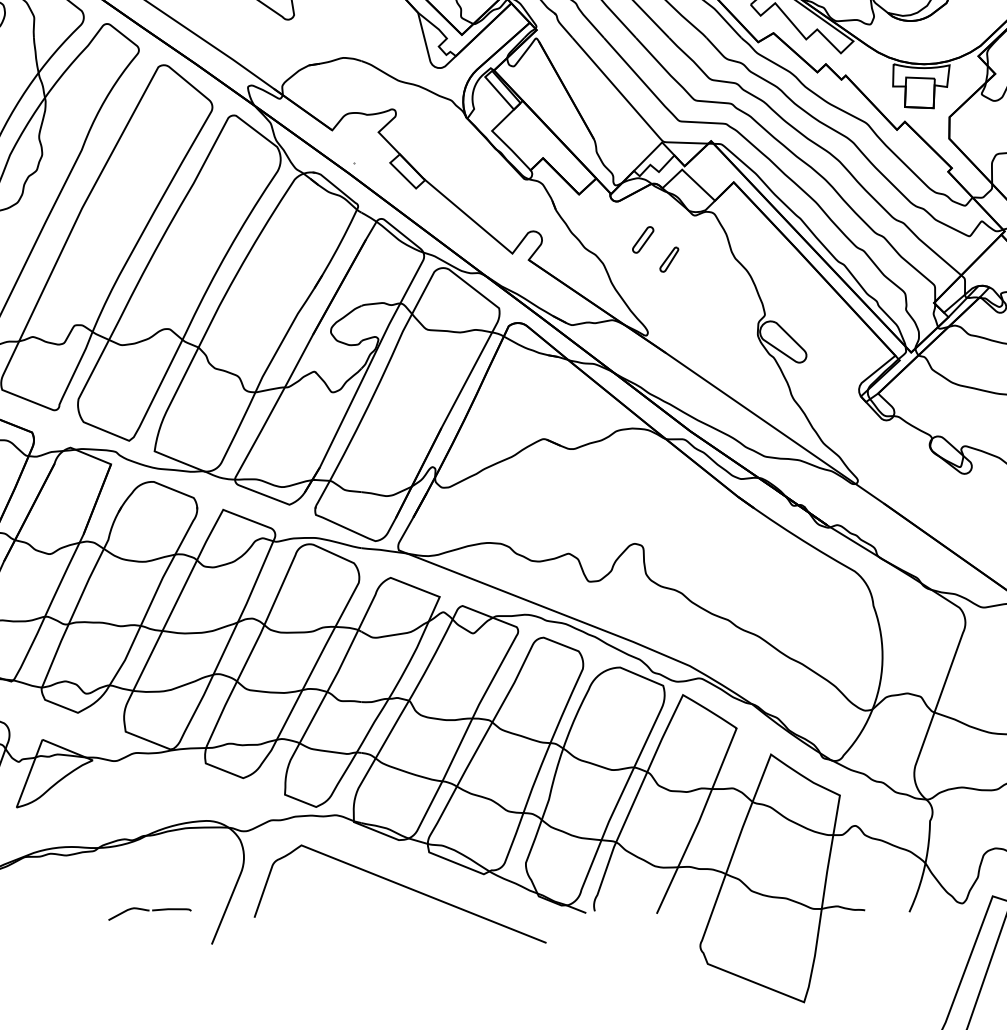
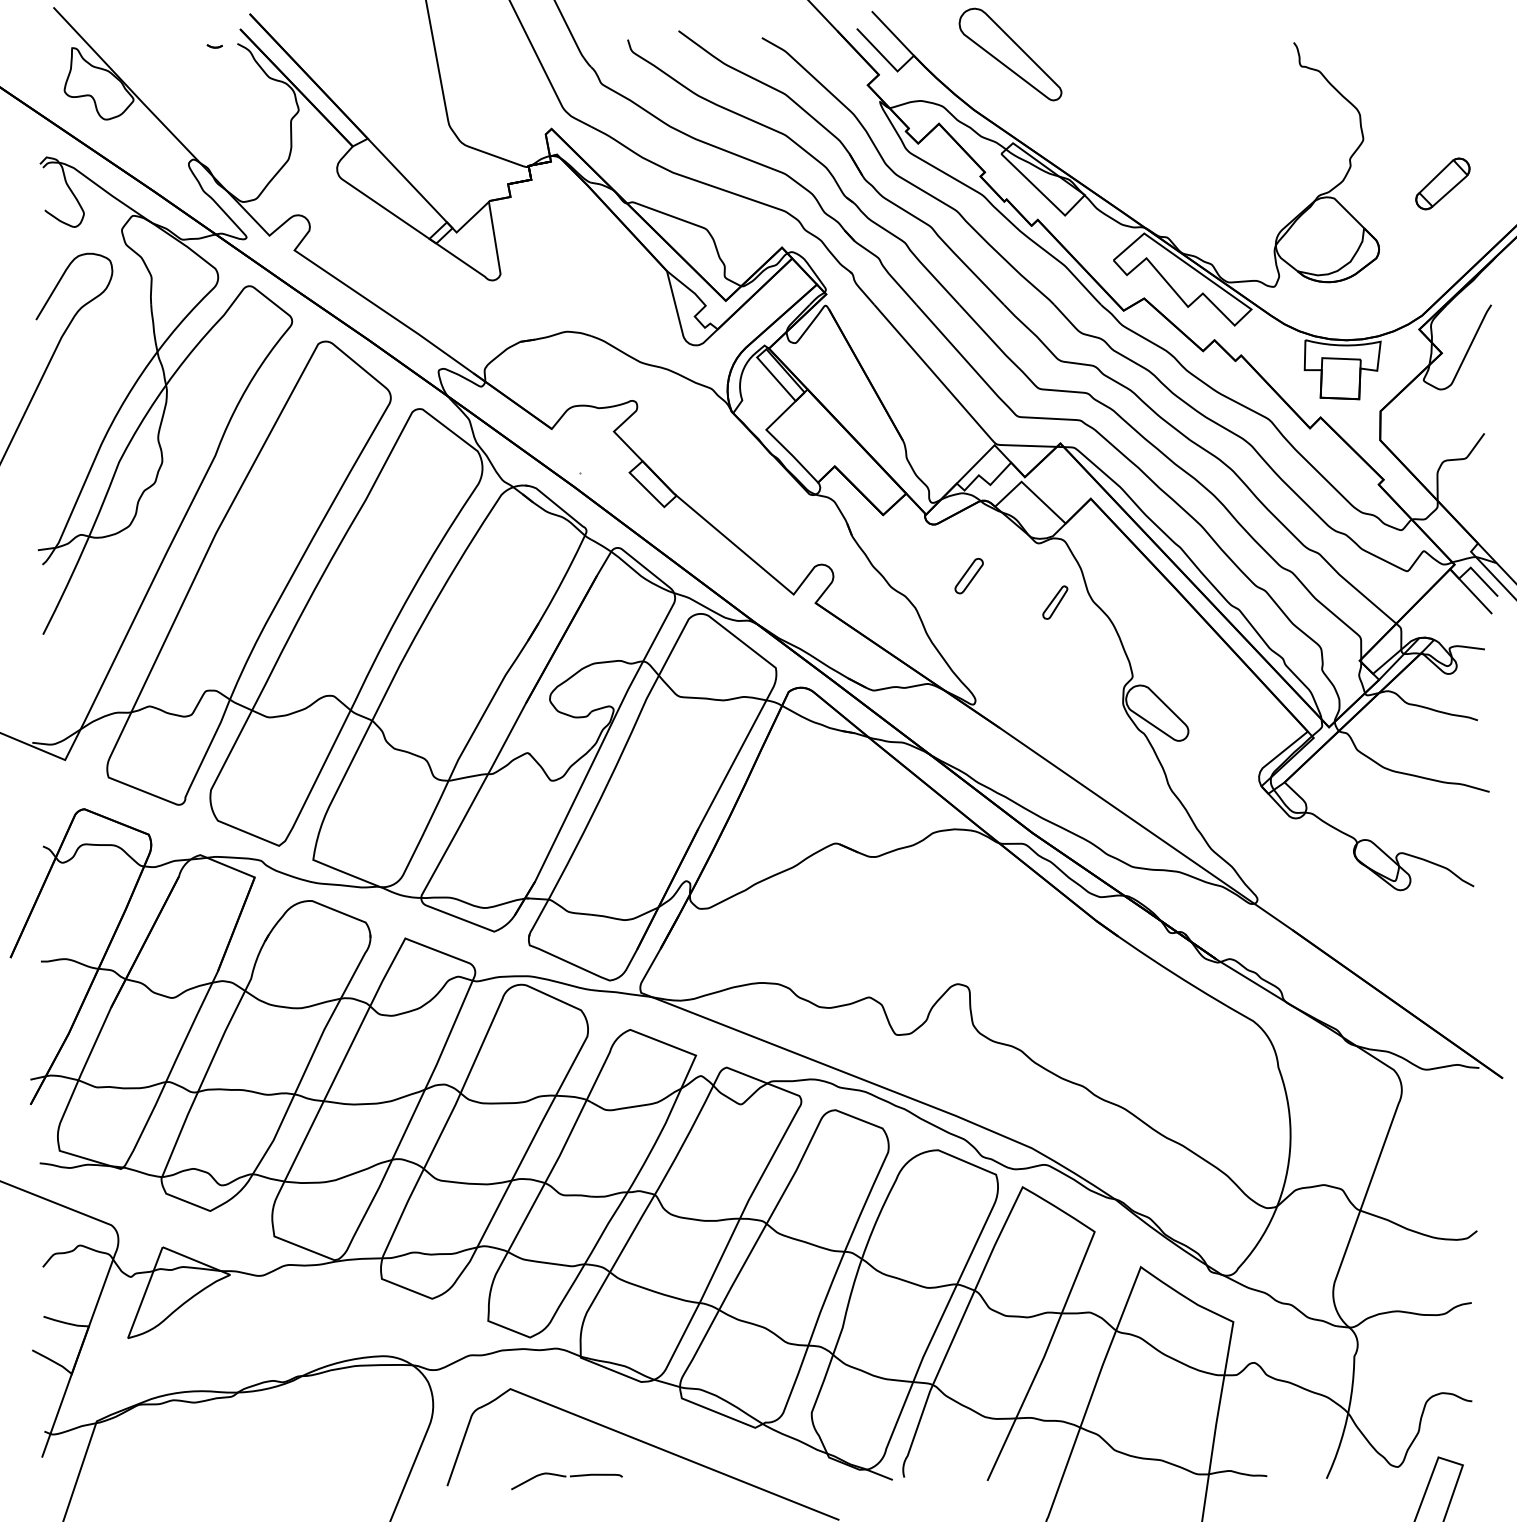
part: (669, 259) -> (1055, 602), moved
part: (149, 914) -> (566, 1481), moved

